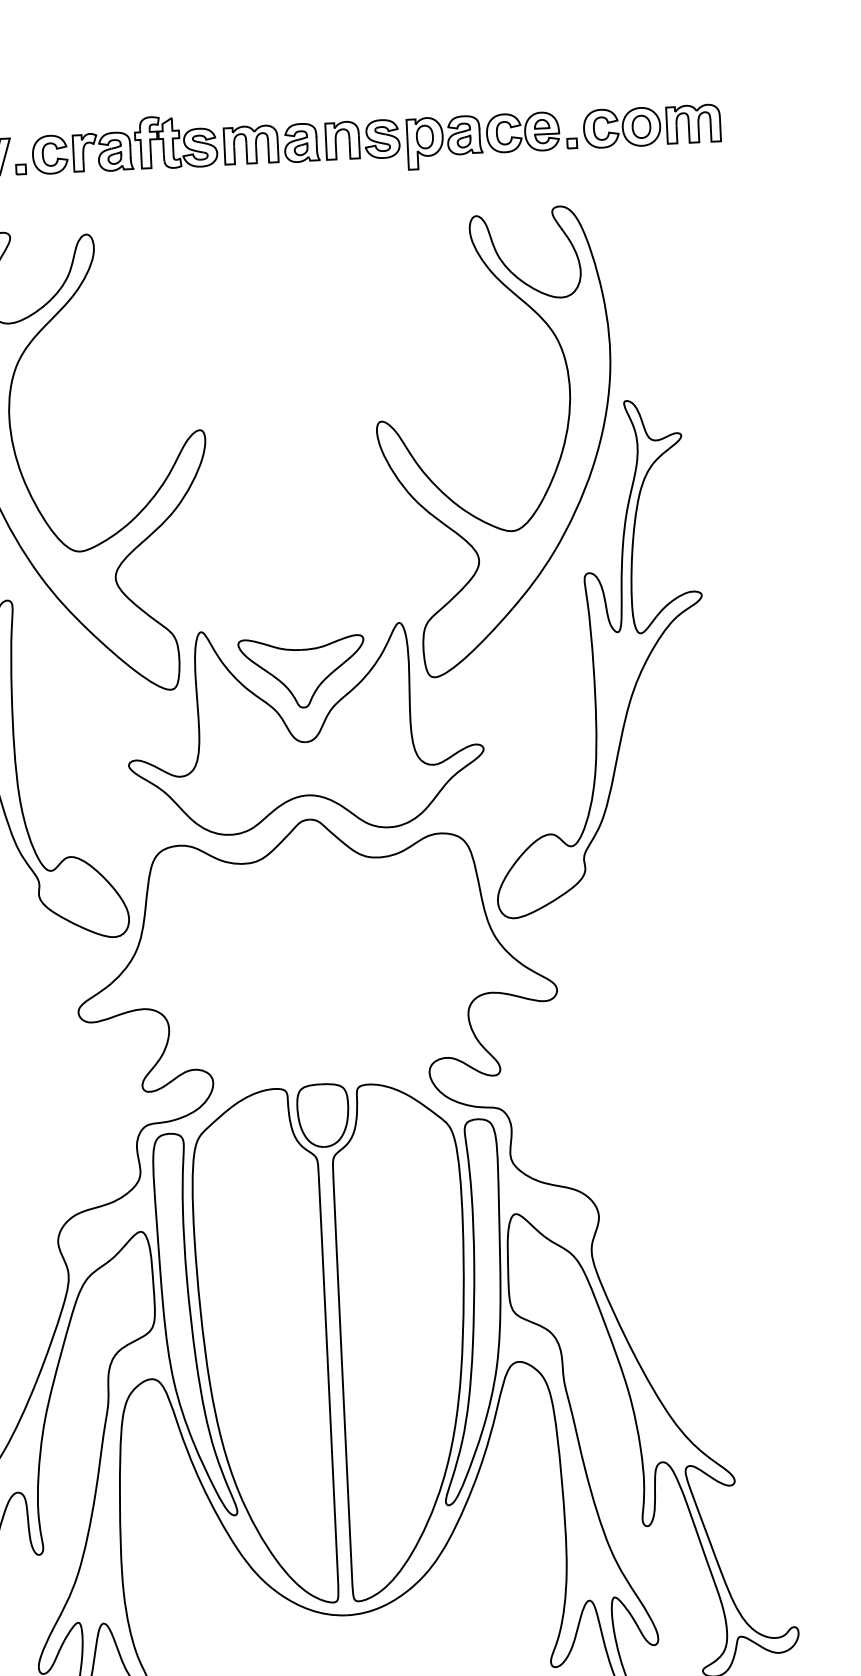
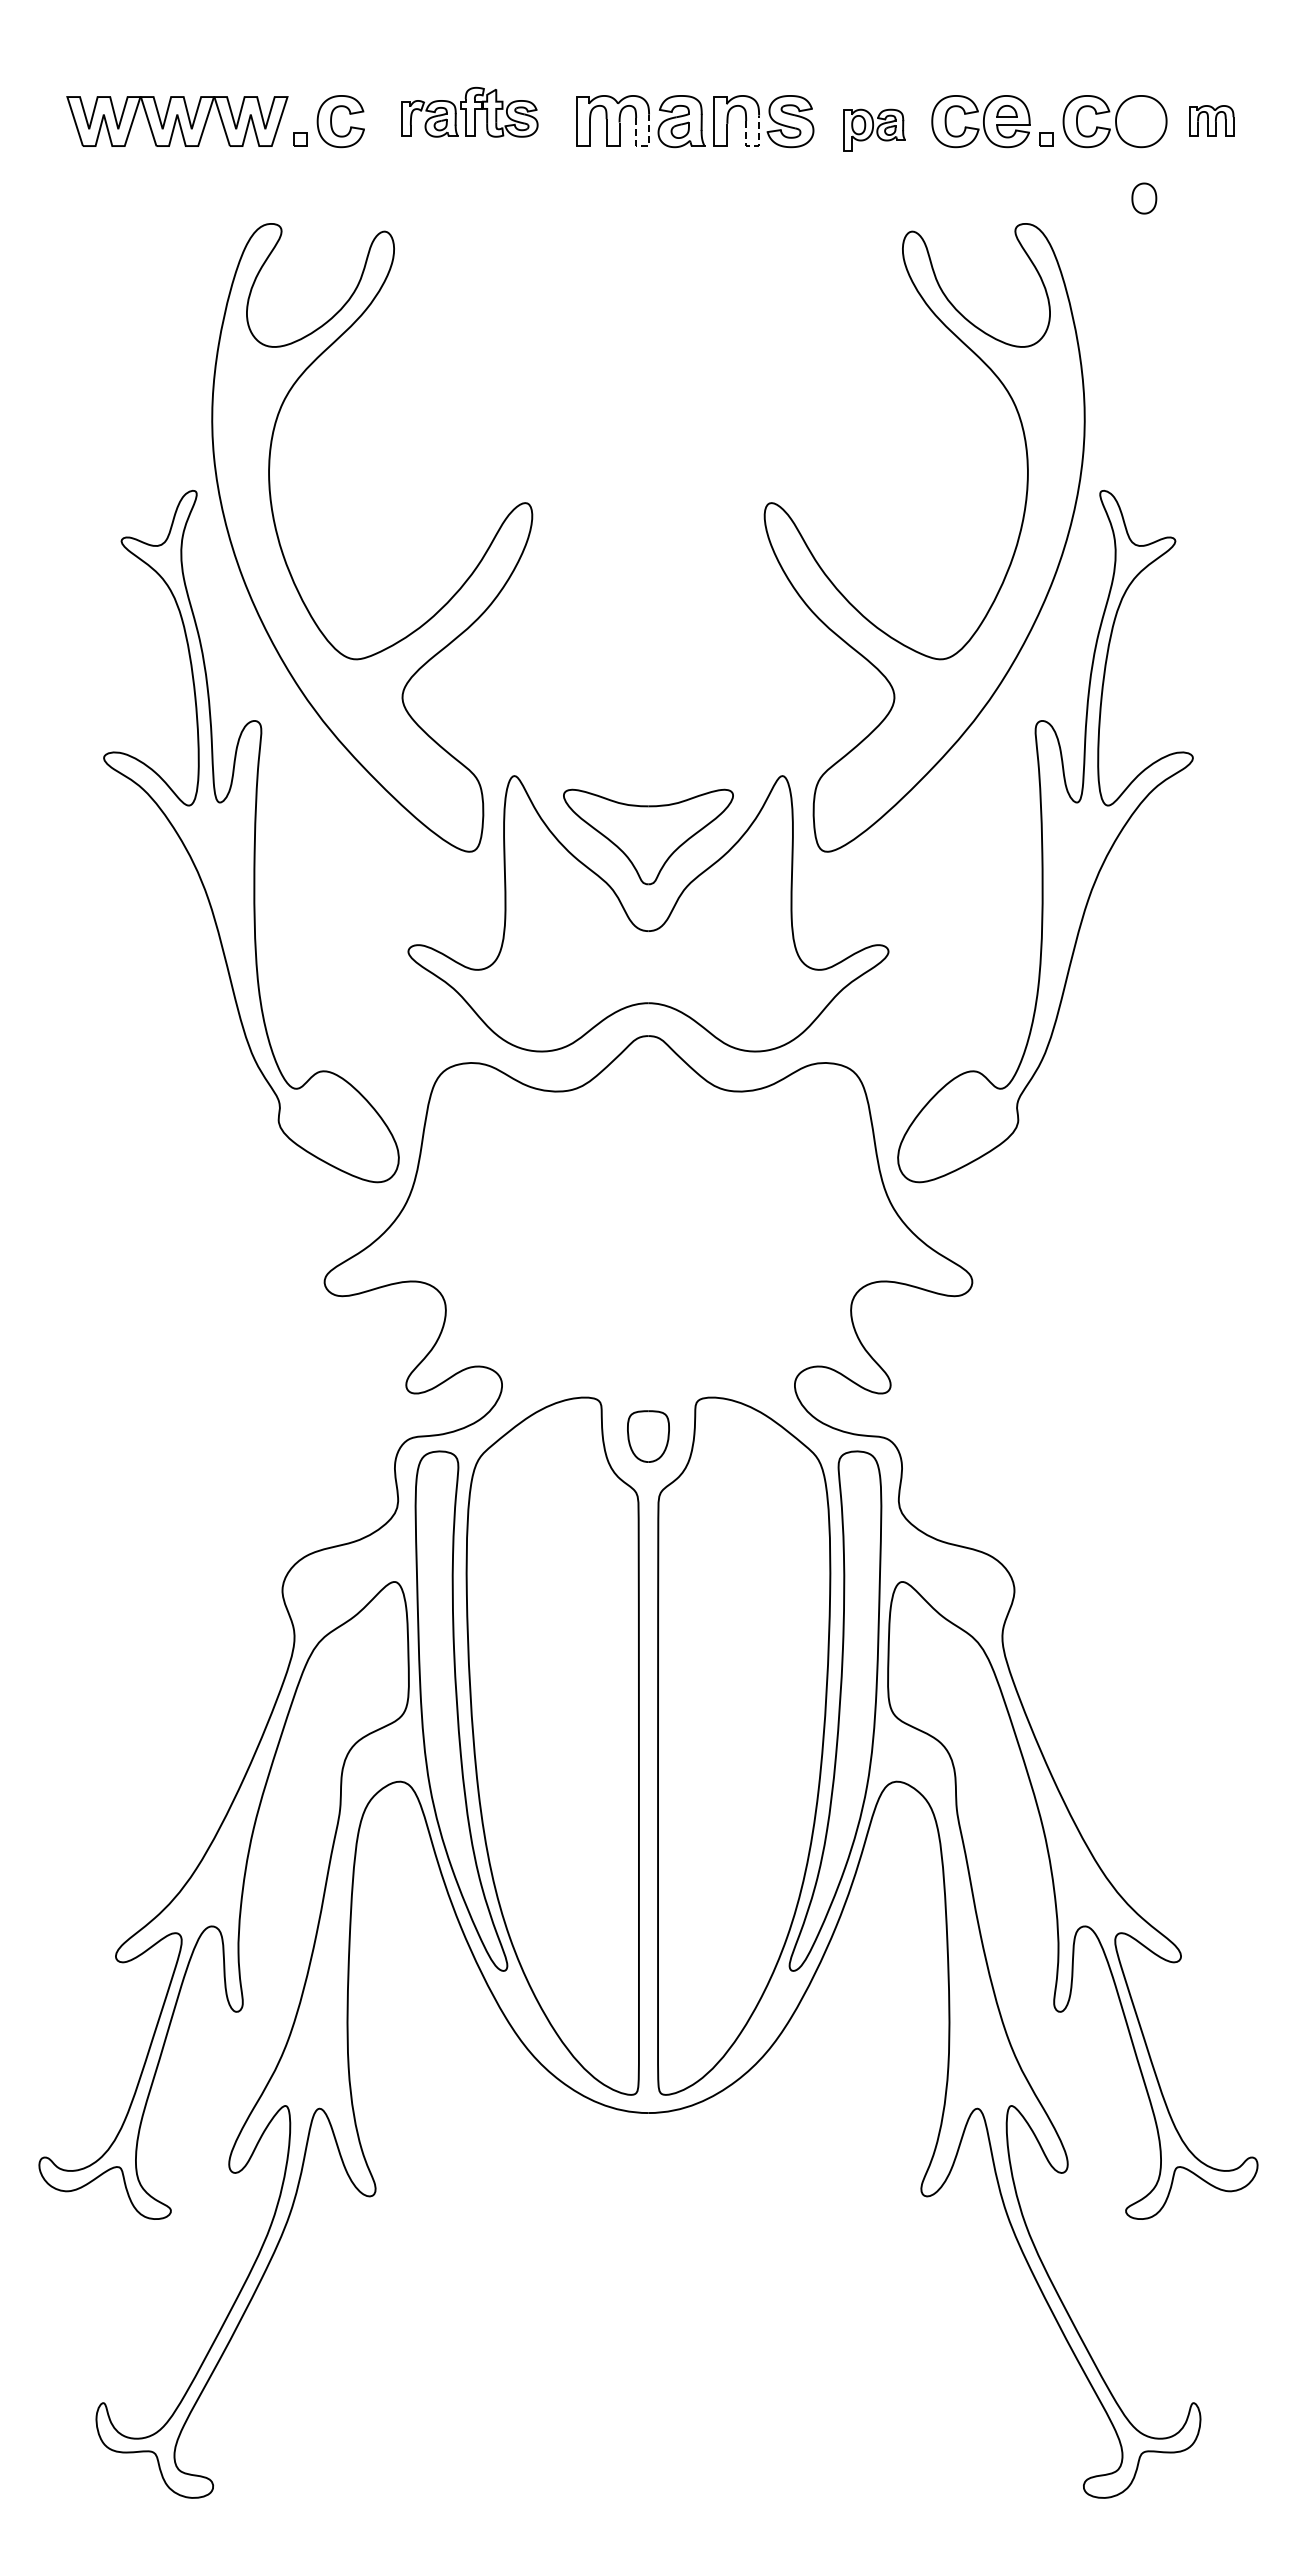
part: (693, 123) -> (1211, 120), size x0.6
part: (641, 126) -> (1144, 198), moved
part: (444, 142) -> (874, 130), size x0.6
part: (144, 143) -> (469, 112), size x0.7
line: (357, 158) -> (755, 146), solid -> dashed
line: (275, 162) -> (644, 146), solid -> dashed
part: (323, 1115) -> (648, 1436), size x0.6

